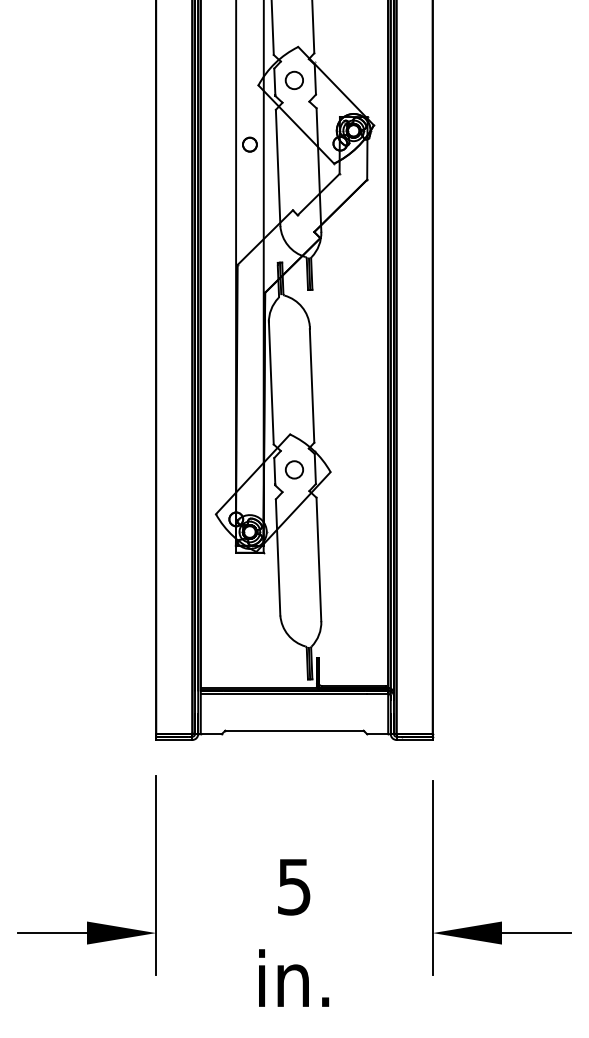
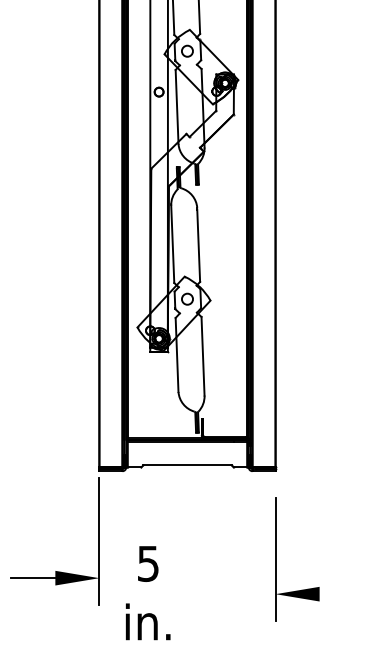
part: (87, 922) -> (55, 571), moved
text: (294, 933) -> (148, 593), moved
line: (536, 933) -> (341, 594), removed

